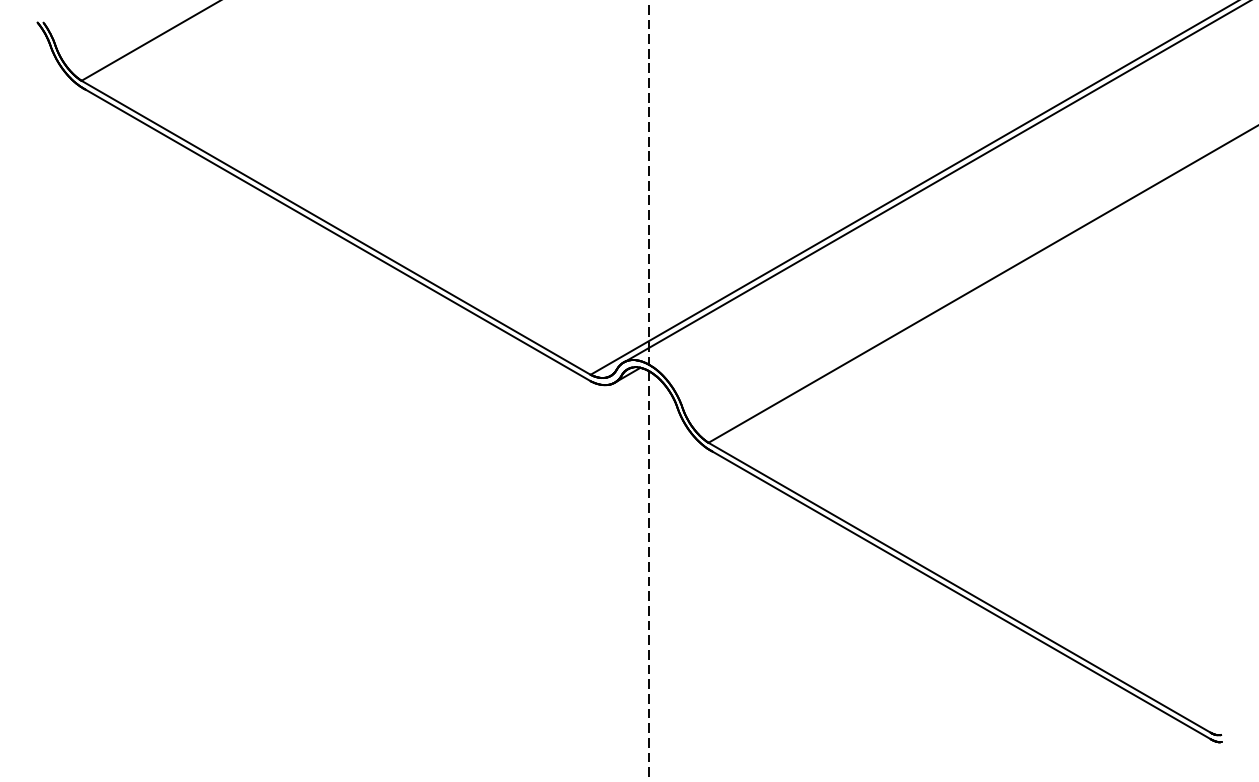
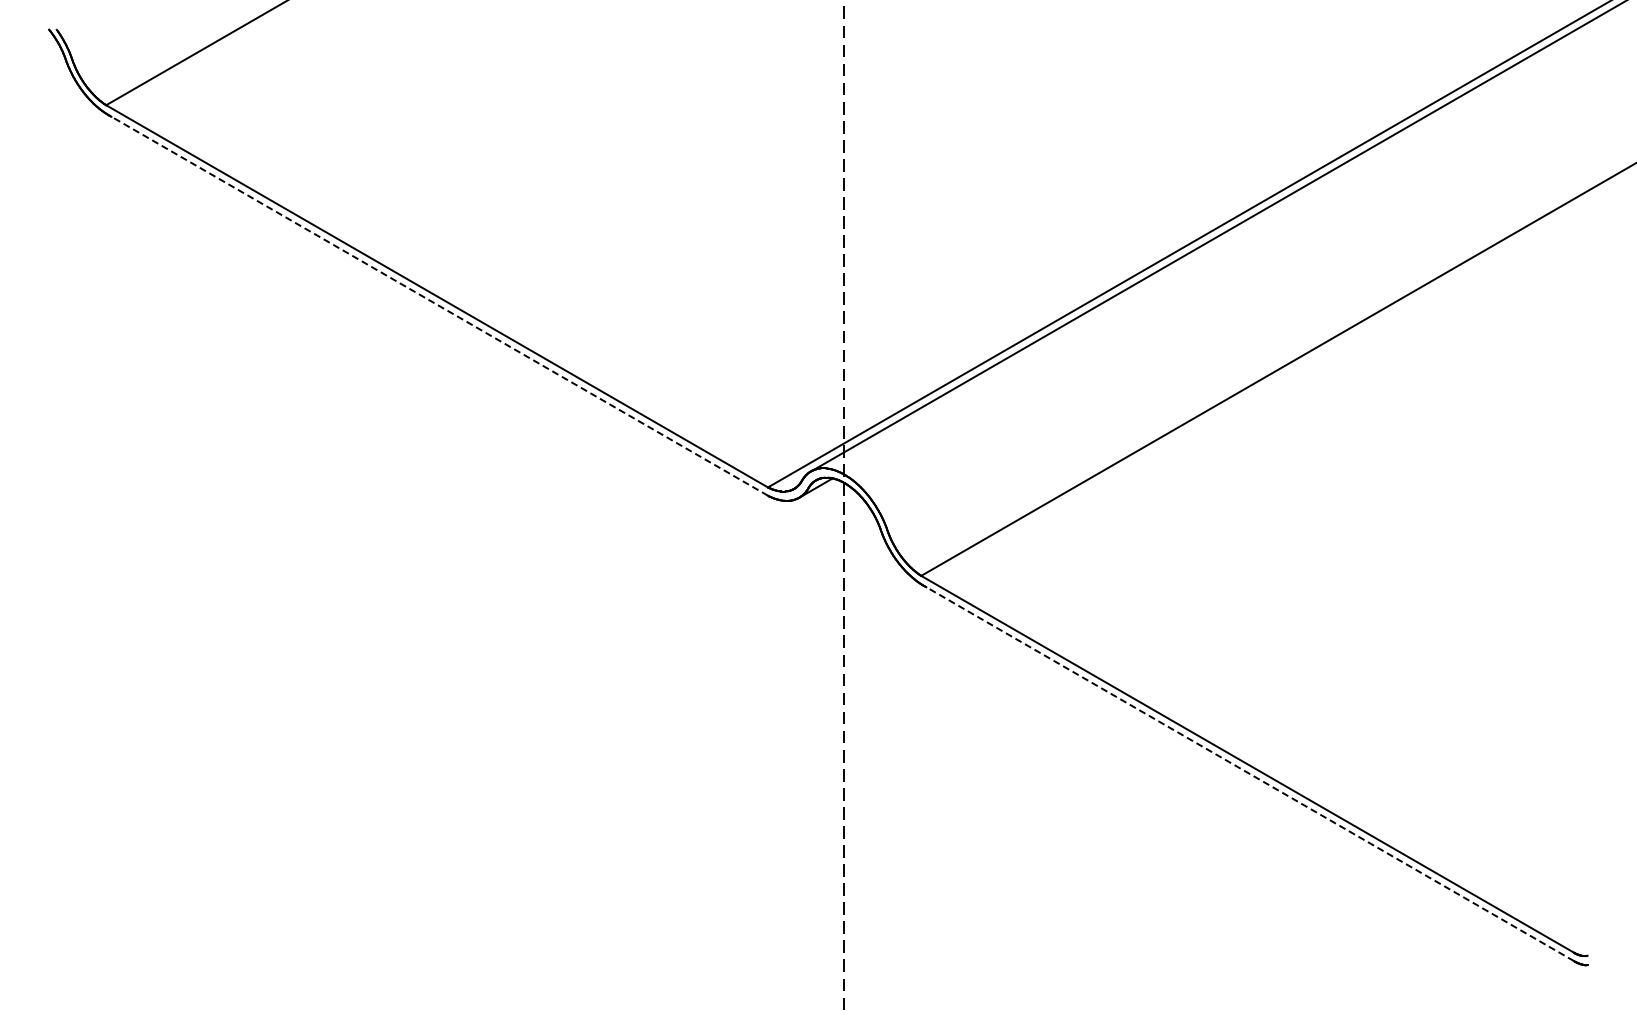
line: (337, 234) -> (439, 305), solid -> dashed
line: (961, 595) -> (1250, 774), solid -> dashed

